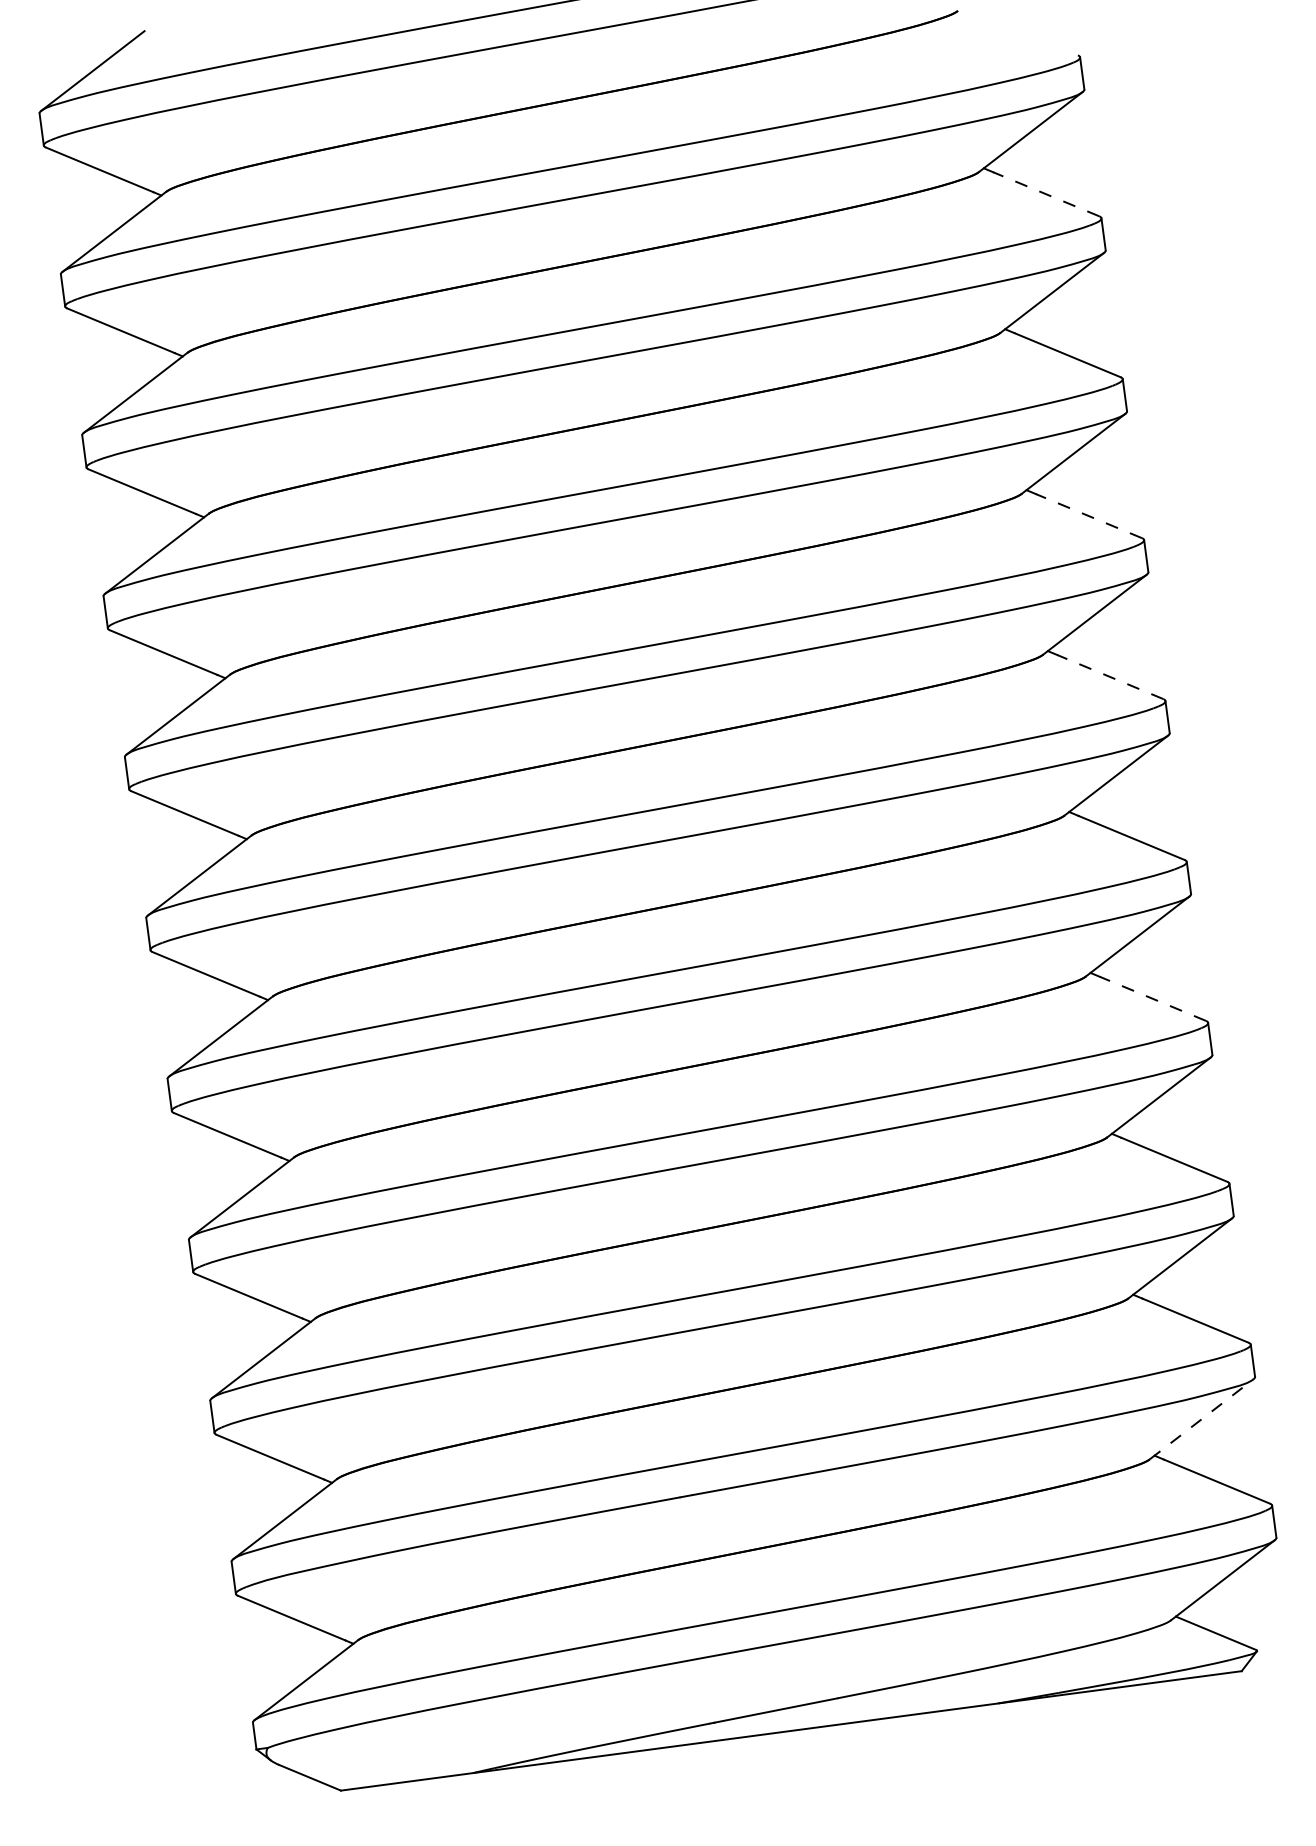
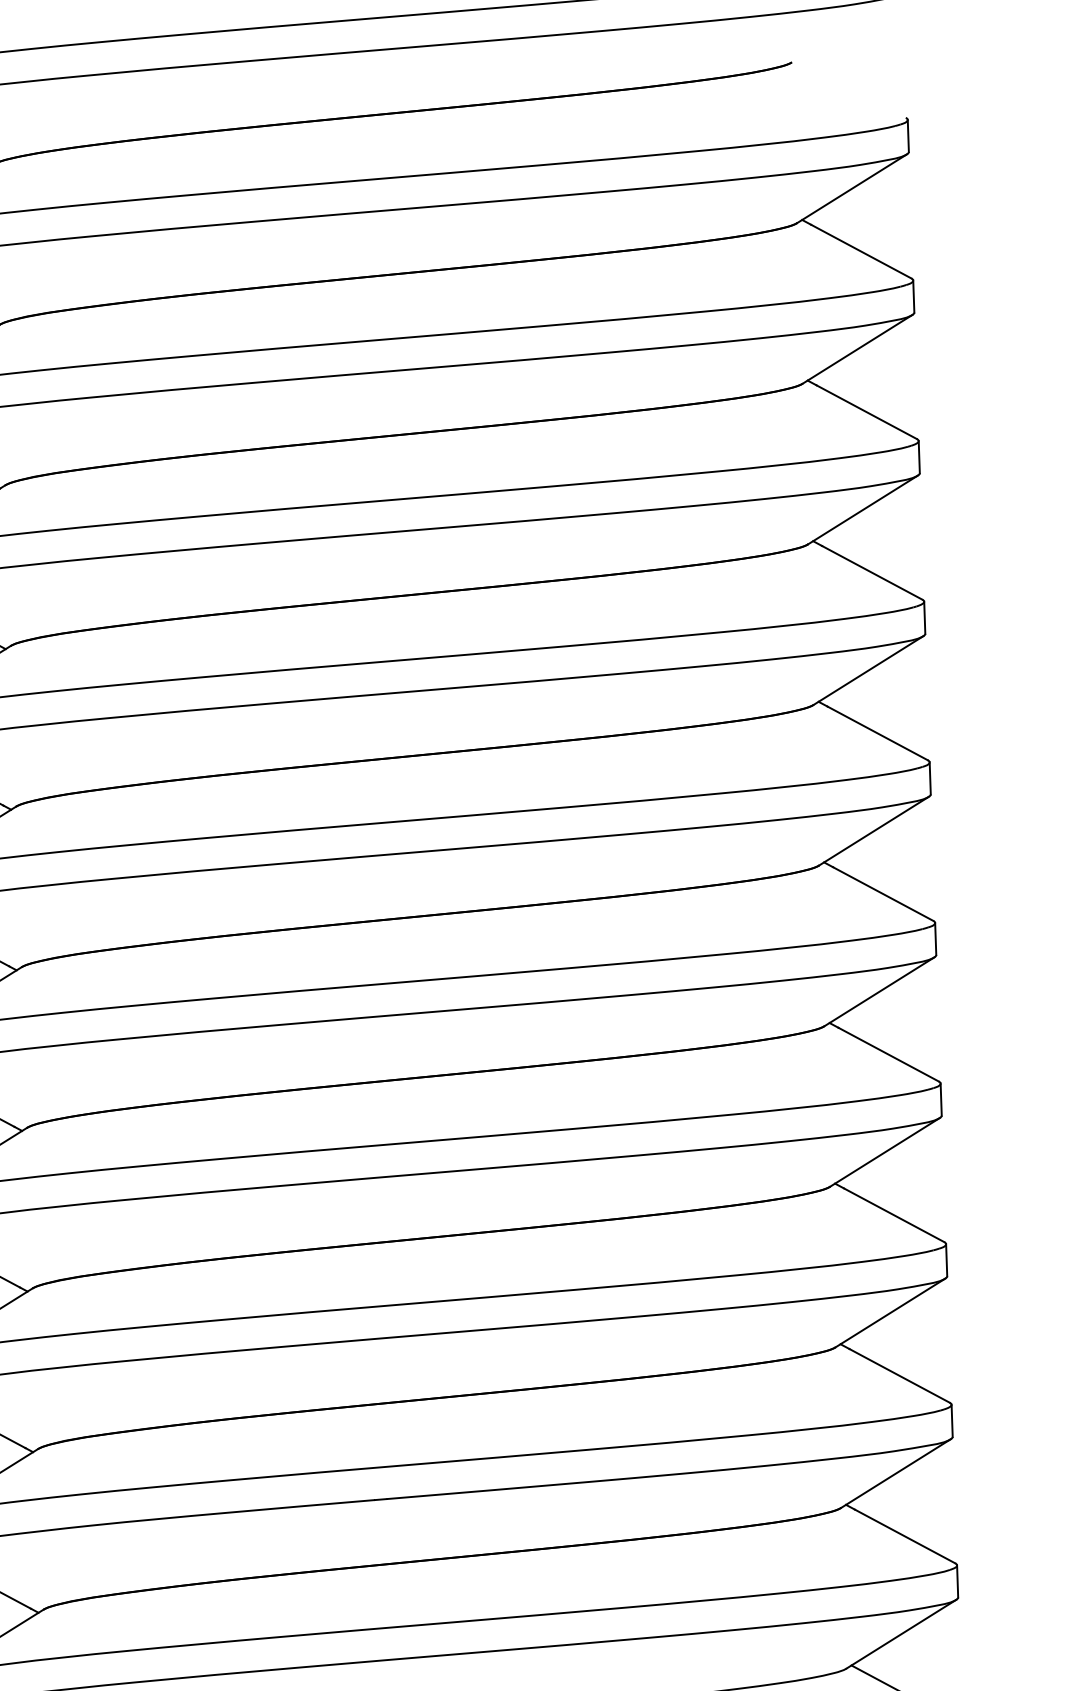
line: (1045, 194) -> (860, 251), dashed -> solid
line: (1088, 515) -> (871, 572), dashed -> solid
line: (1109, 676) -> (876, 732), dashed -> solid
line: (1152, 998) -> (888, 1054), dashed -> solid
line: (1202, 1418) -> (896, 1472), dashed -> solid

